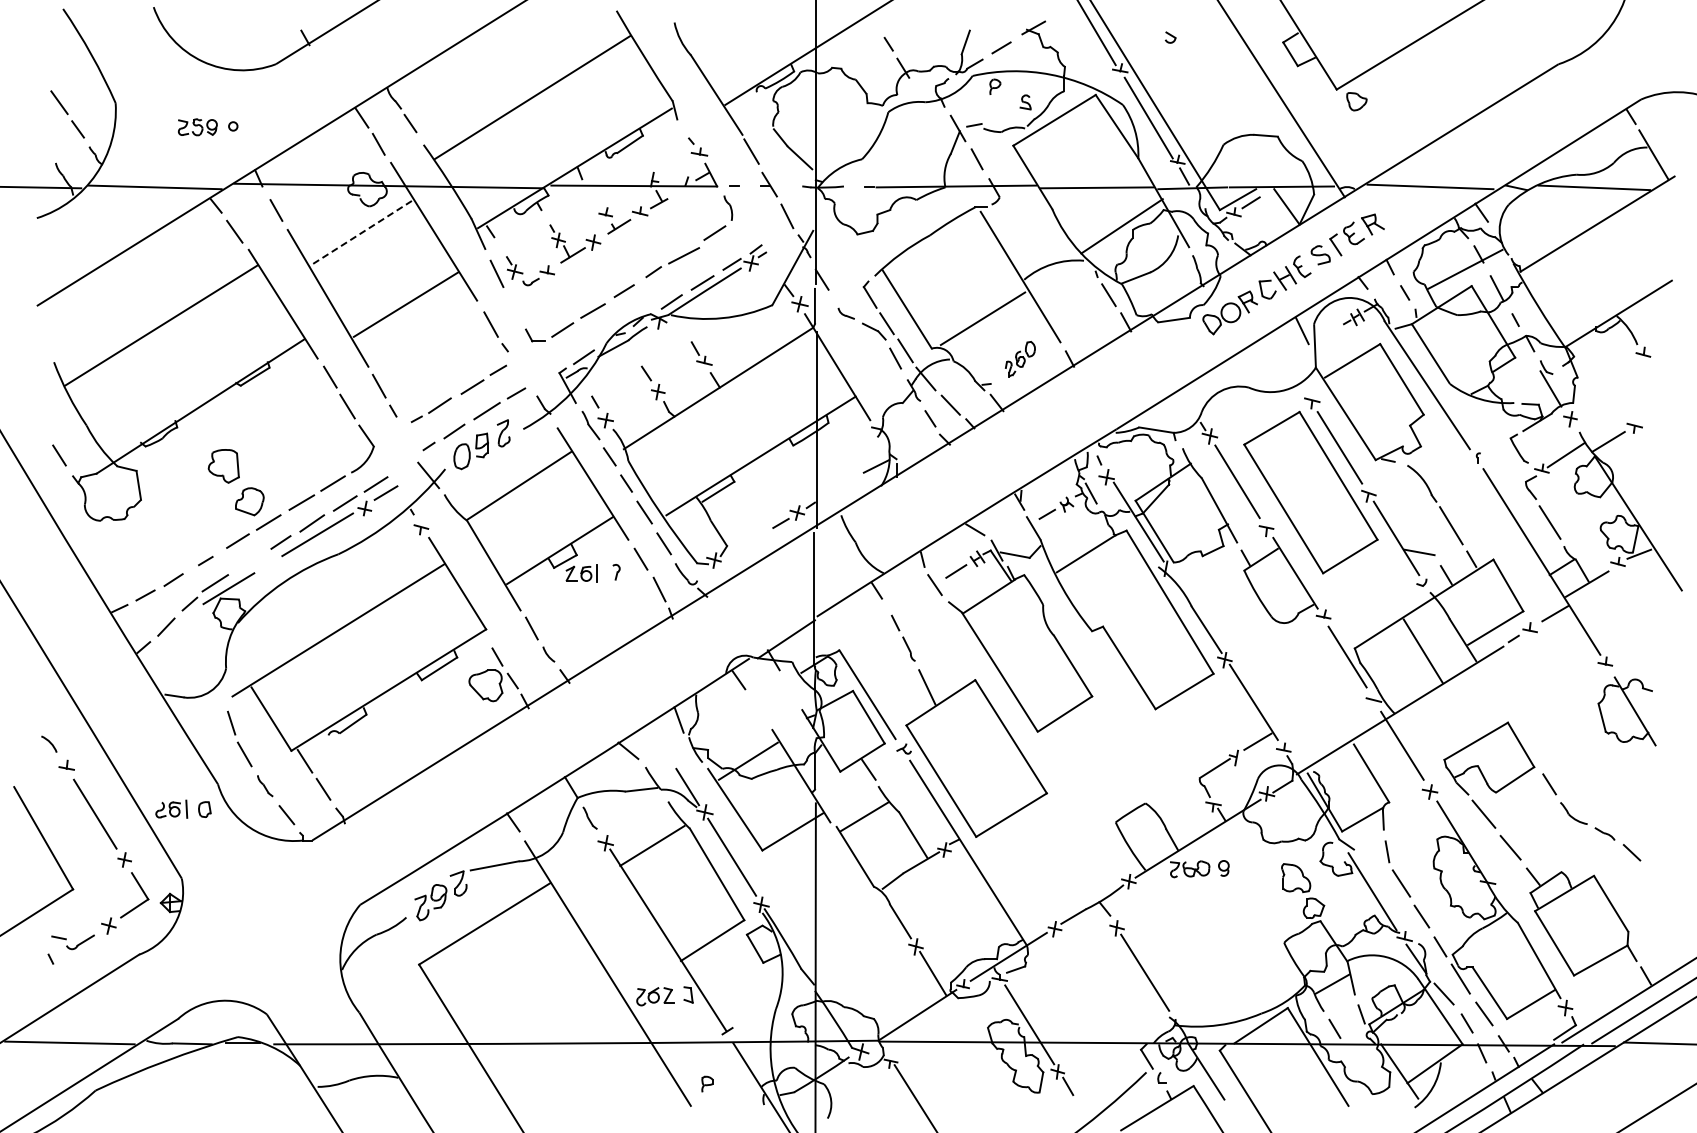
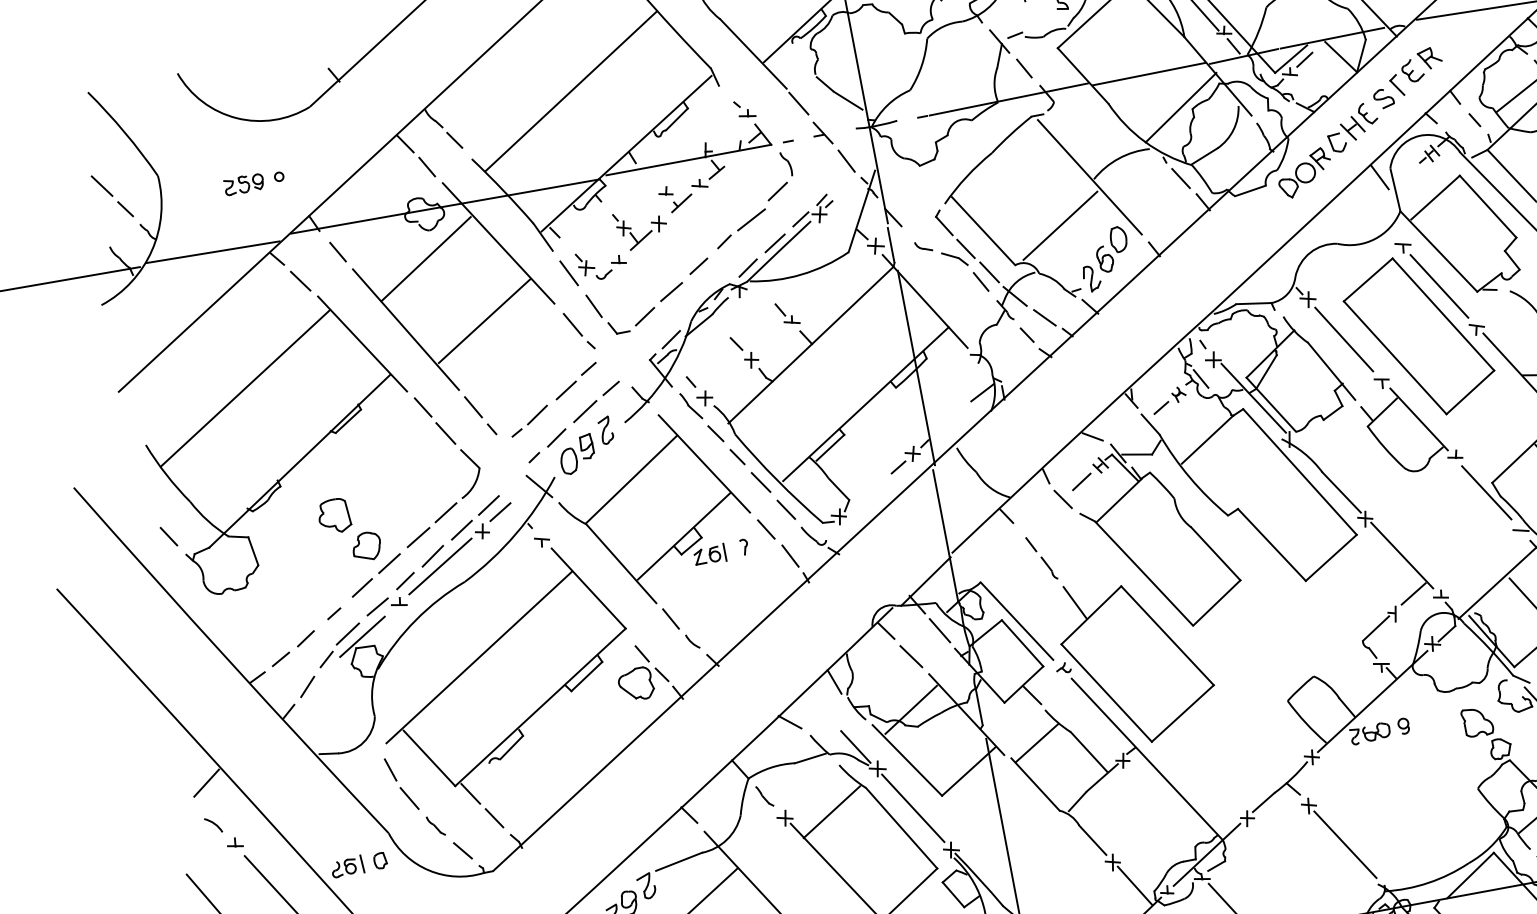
line: (360, 233) -> (425, 259), dashed -> solid
line: (514, 310) -> (593, 306), added
part: (1020, 358) -> (1105, 258), size x1.67
part: (257, 562) -> (385, 605), added
line: (790, 689) -> (939, 630), added
line: (49, 701) -> (205, 782), added
line: (757, 709) -> (910, 656), added

